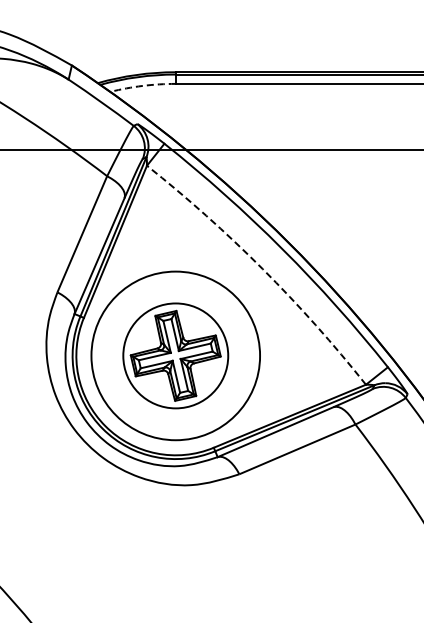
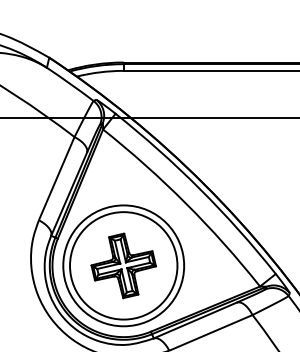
arc: (142, 85) -> (99, 72), dashed -> solid
arc: (262, 269) -> (185, 203), dashed -> solid
circle: (175, 355) -> (123, 265), size x1.43

